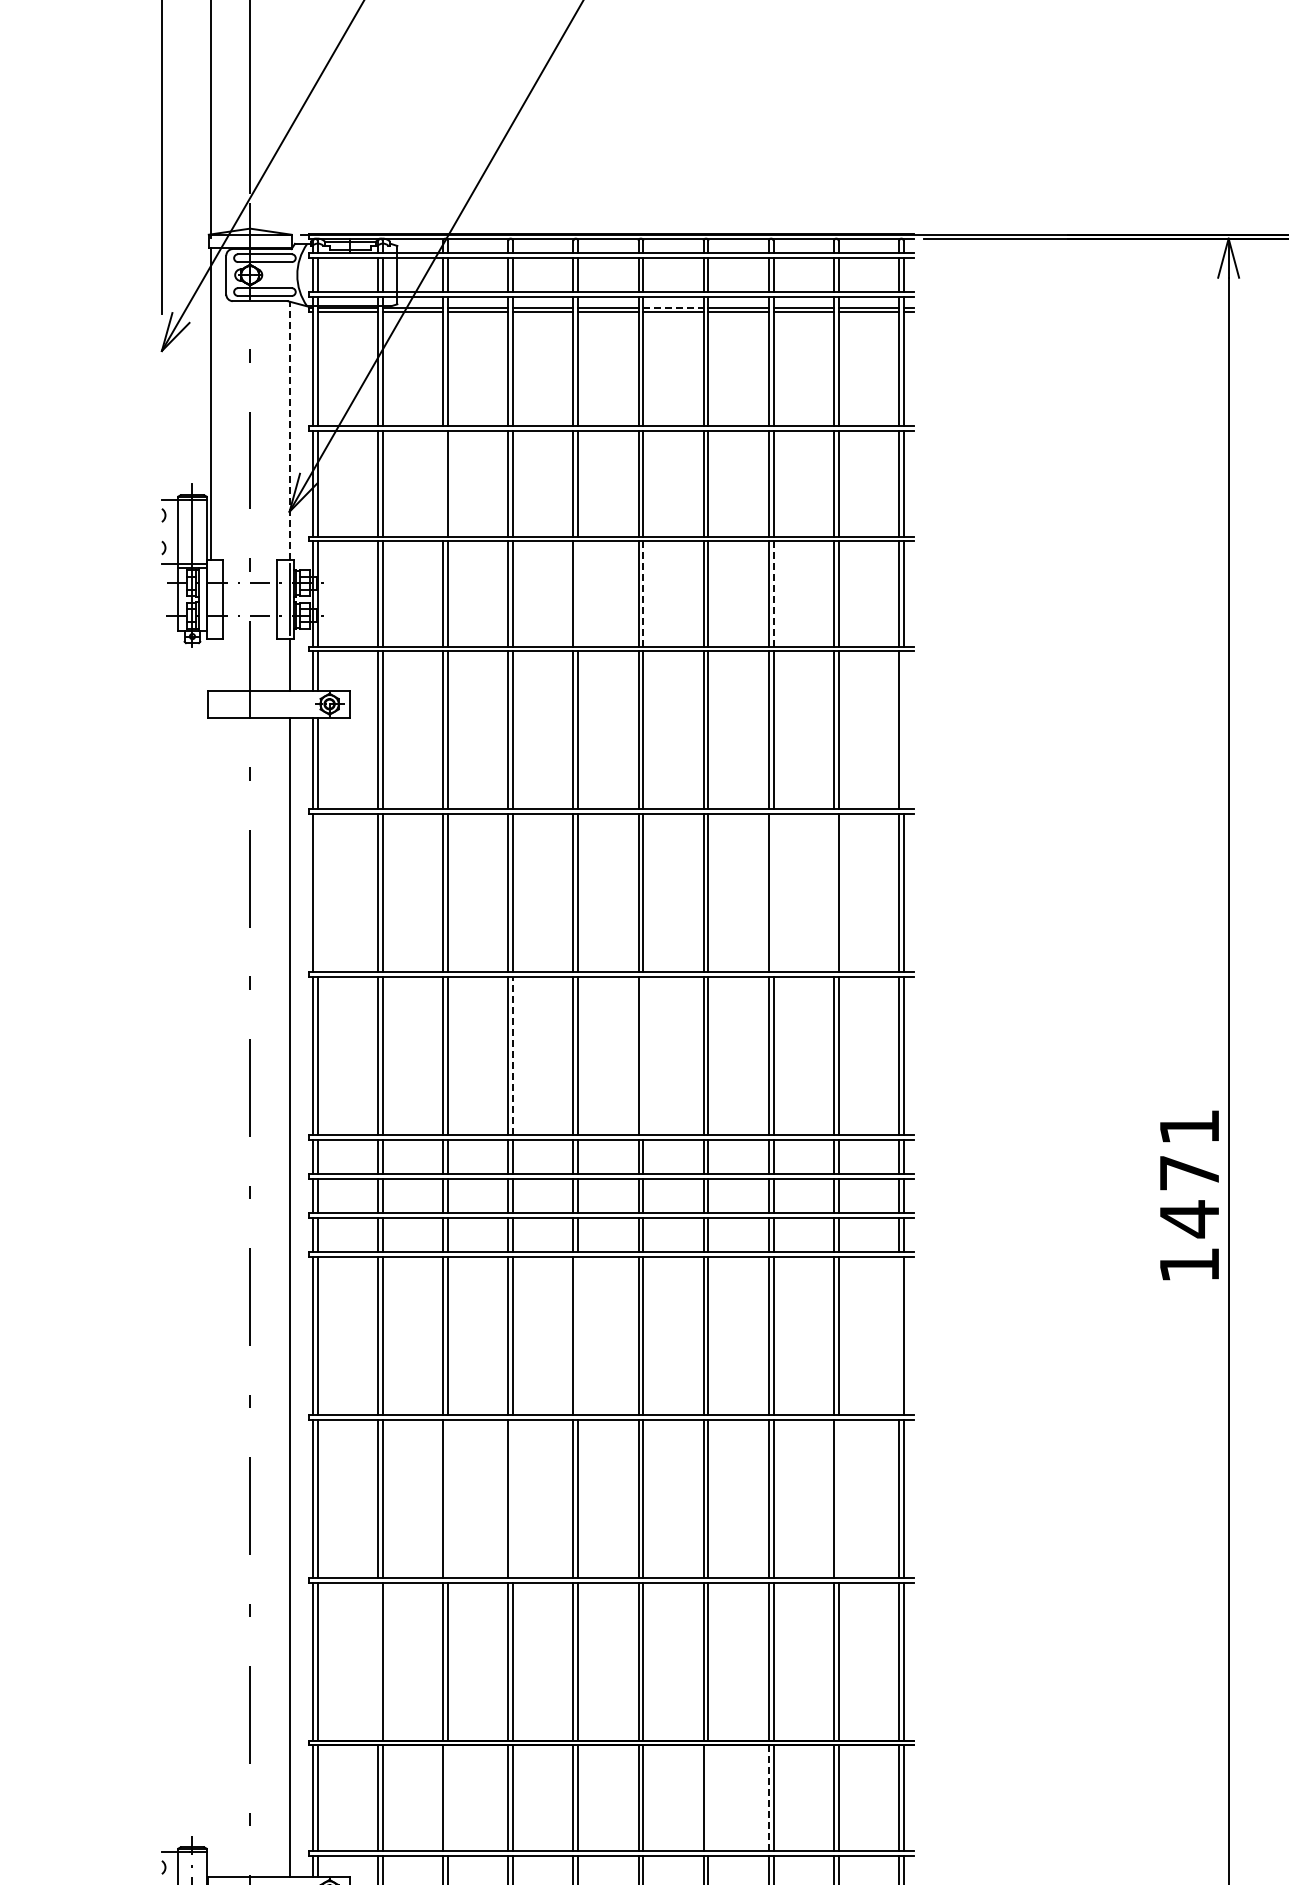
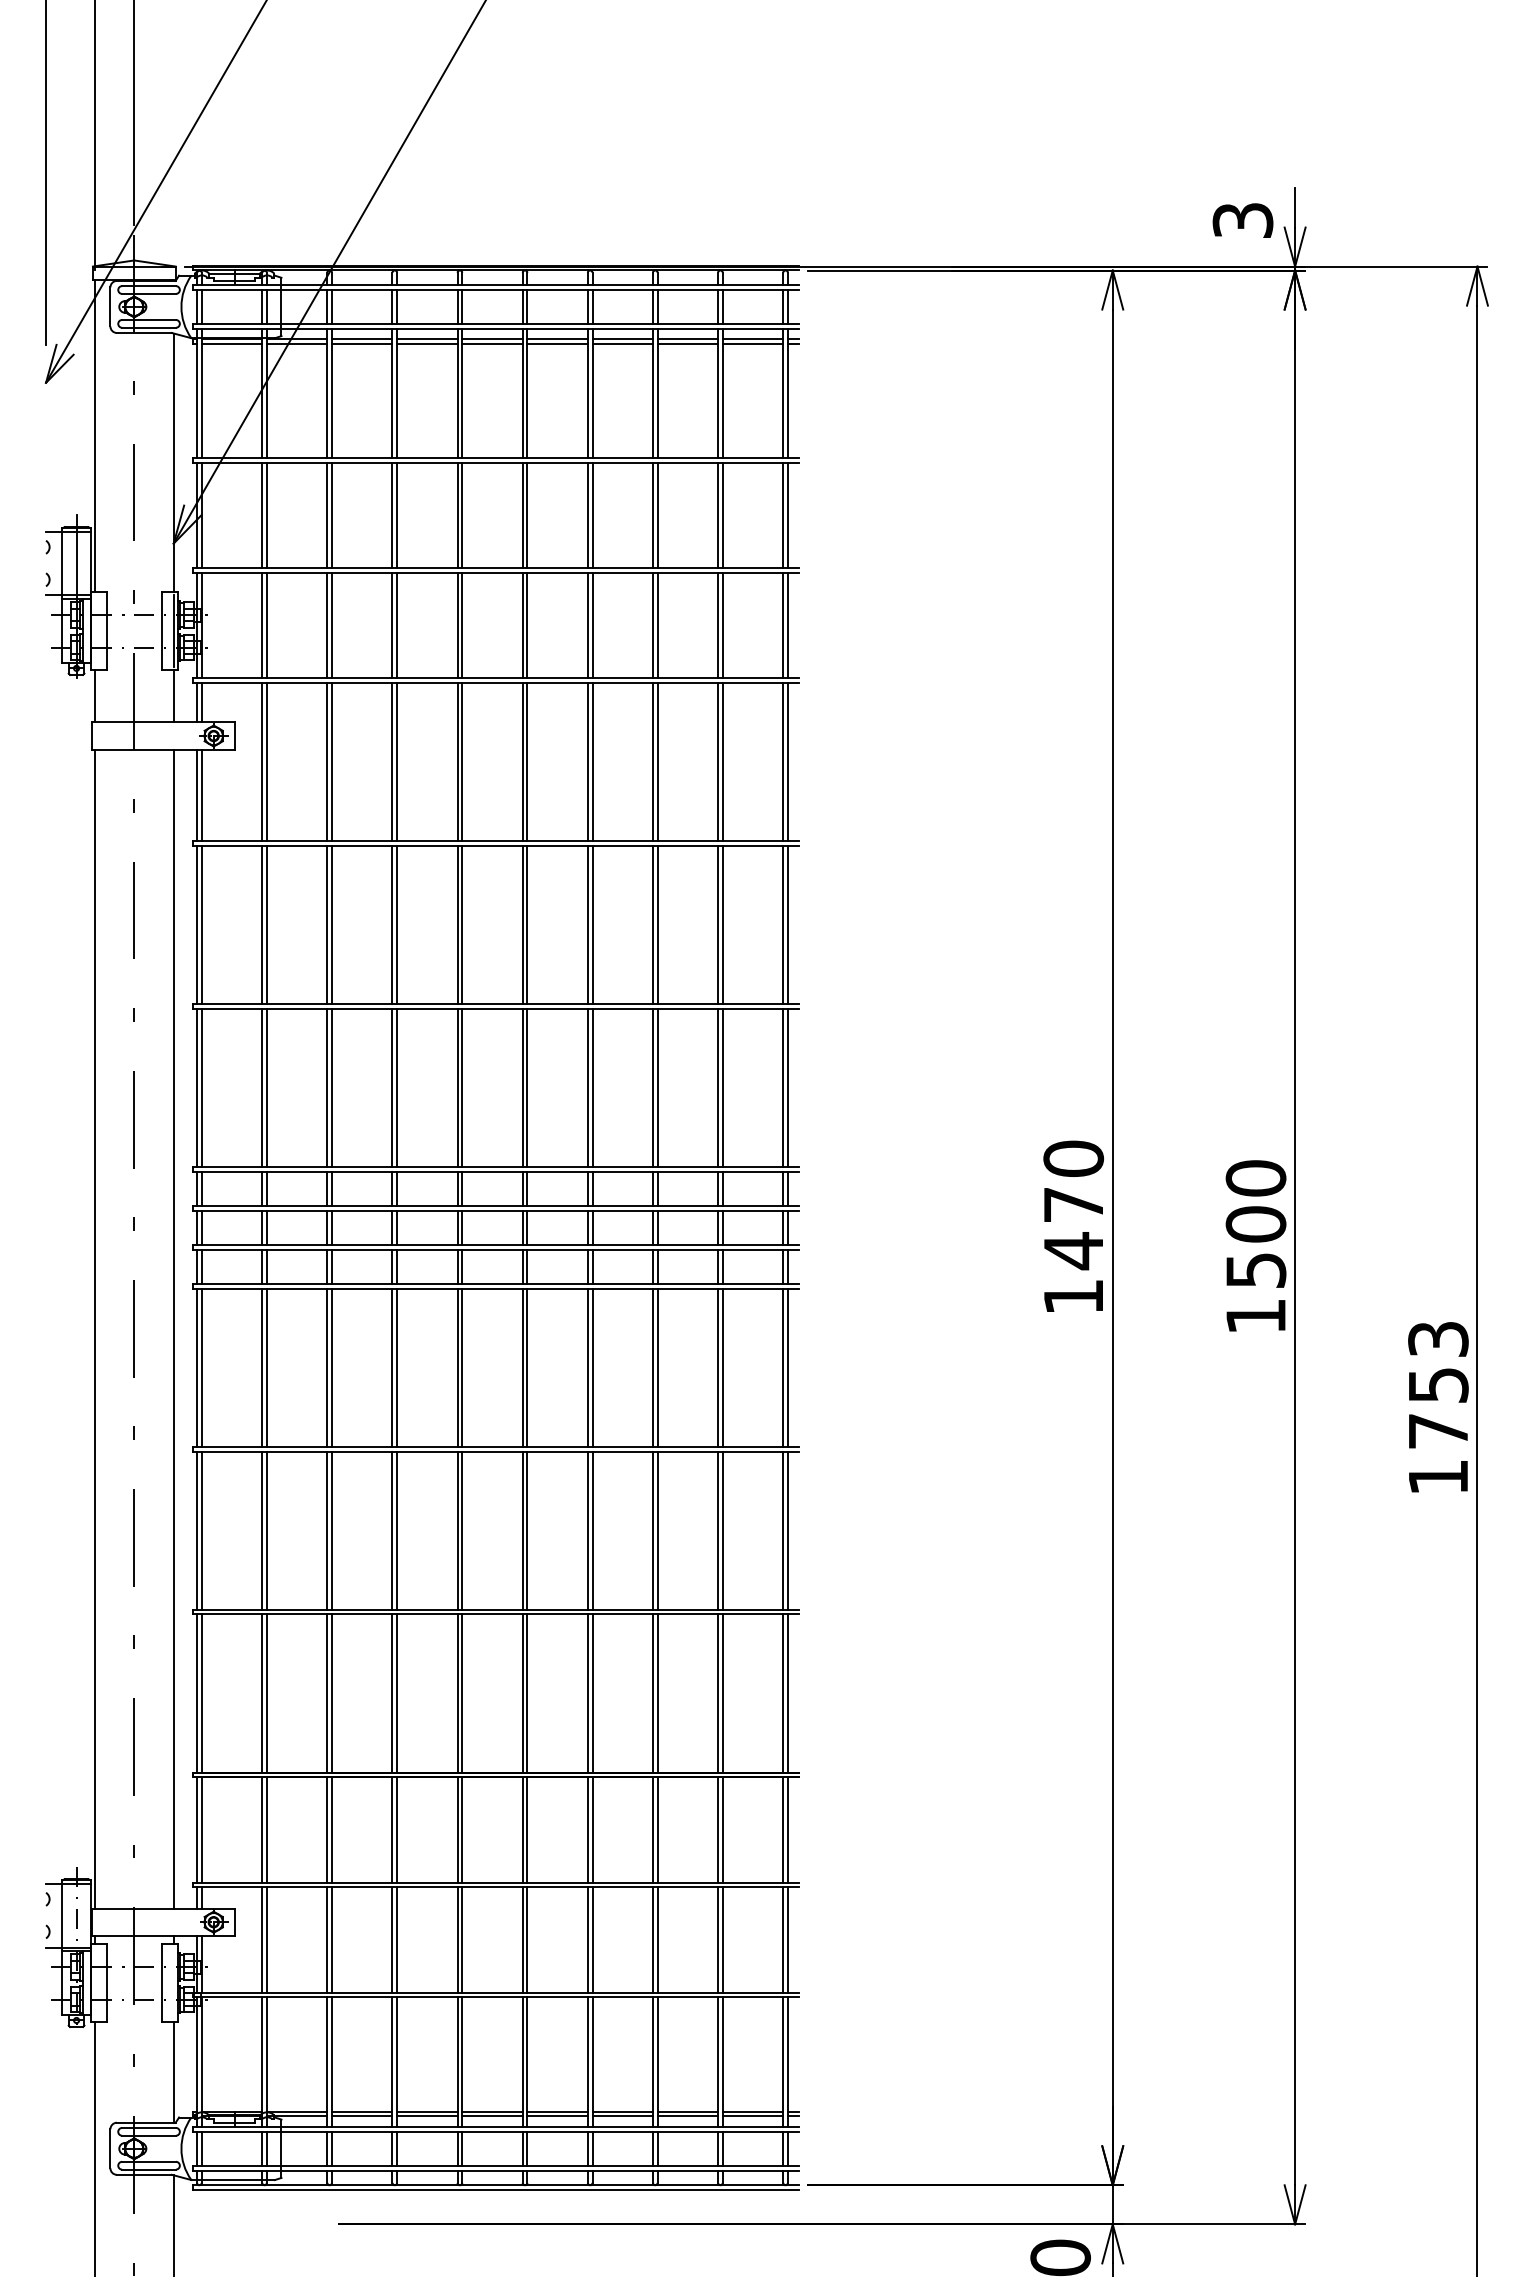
line: (674, 307) -> (558, 339), dashed -> solid
line: (289, 430) -> (173, 462), dashed -> solid
line: (443, 483) -> (327, 515), added
line: (578, 593) -> (462, 625), added
line: (643, 593) -> (527, 625), dashed -> solid
line: (773, 593) -> (657, 625), dashed -> solid
line: (210, 664) -> (94, 696), added
line: (903, 730) -> (787, 762), added
line: (317, 892) -> (201, 924), added
line: (773, 892) -> (657, 924), added
line: (834, 892) -> (718, 924), added
line: (513, 1055) -> (397, 1087), dashed -> solid
line: (643, 1055) -> (527, 1087), added
text: (1189, 1126) -> (1073, 1158), 1471 -> 1470
line: (210, 1296) -> (94, 1328), added
line: (578, 1335) -> (462, 1367), added
line: (899, 1335) -> (783, 1367), added
line: (448, 1498) -> (332, 1530), added
line: (513, 1498) -> (397, 1530), added
line: (838, 1498) -> (722, 1530), added
line: (378, 1661) -> (262, 1693), added
line: (448, 1797) -> (332, 1829), added
line: (708, 1797) -> (592, 1829), added
line: (768, 1797) -> (652, 1829), dashed -> solid

